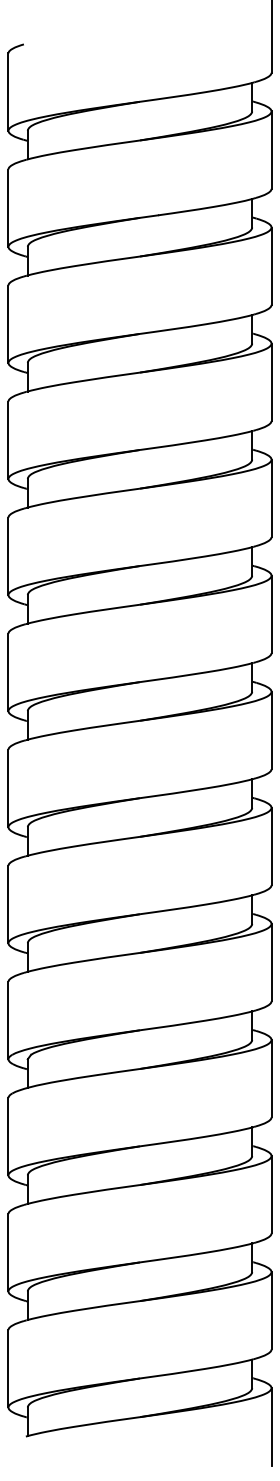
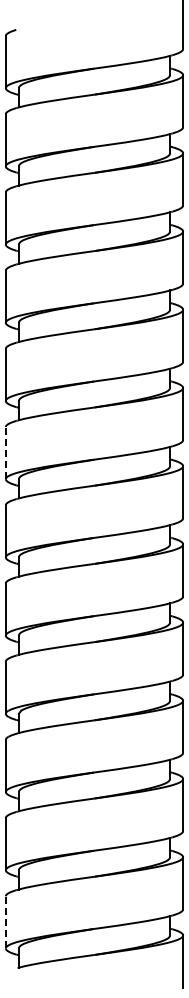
line: (7, 671) -> (5, 452), solid -> dashed
line: (7, 1367) -> (5, 921), solid -> dashed

